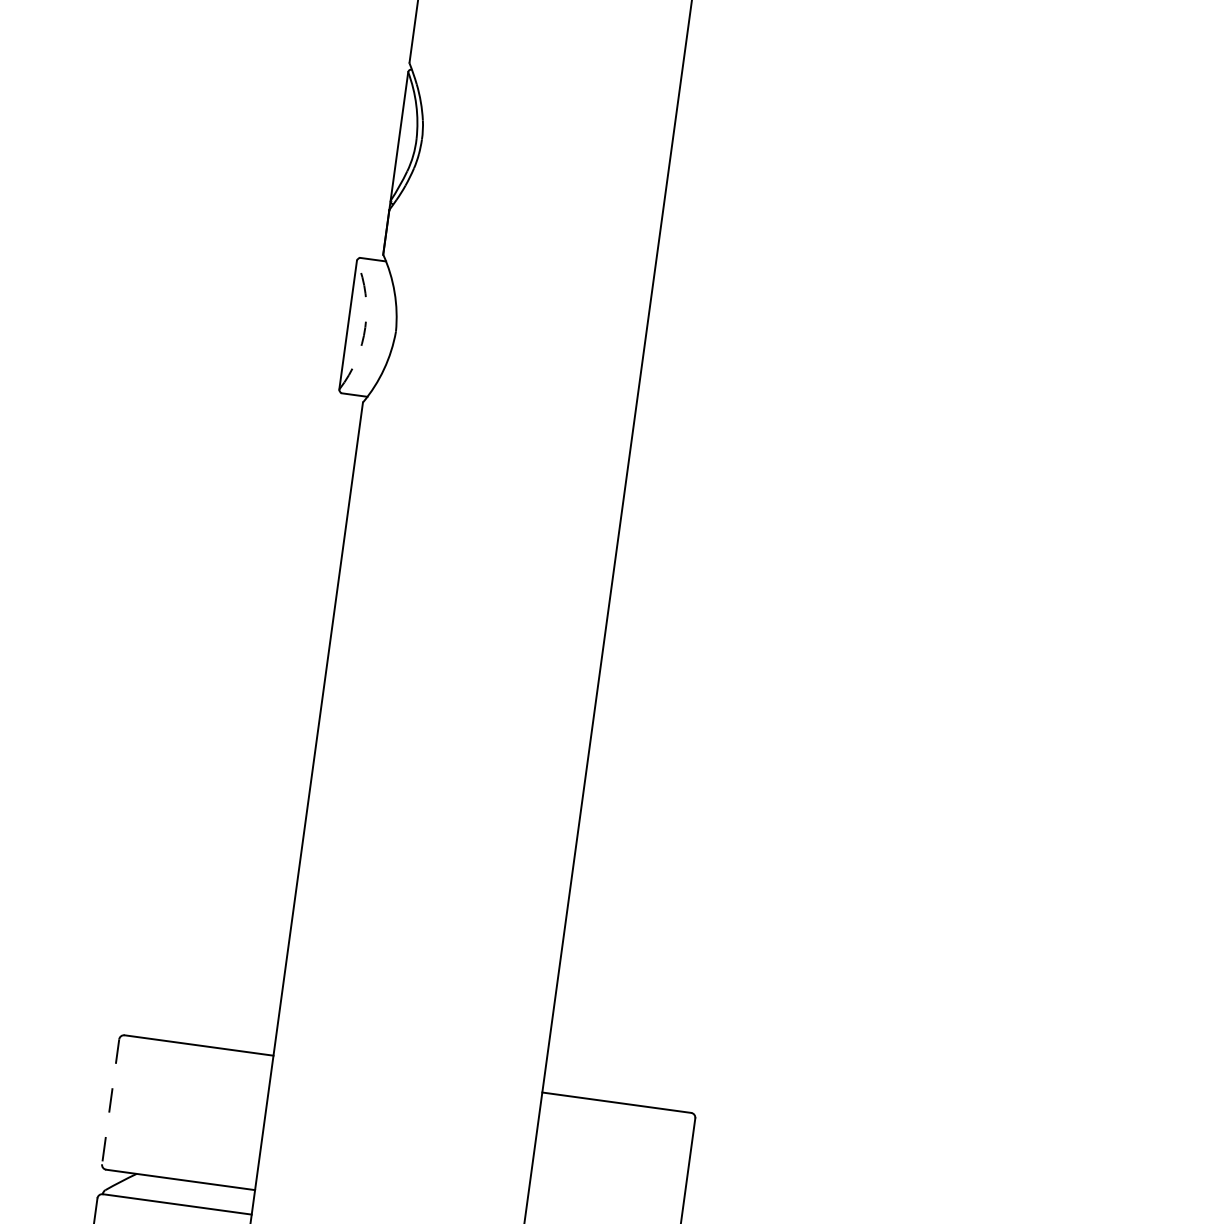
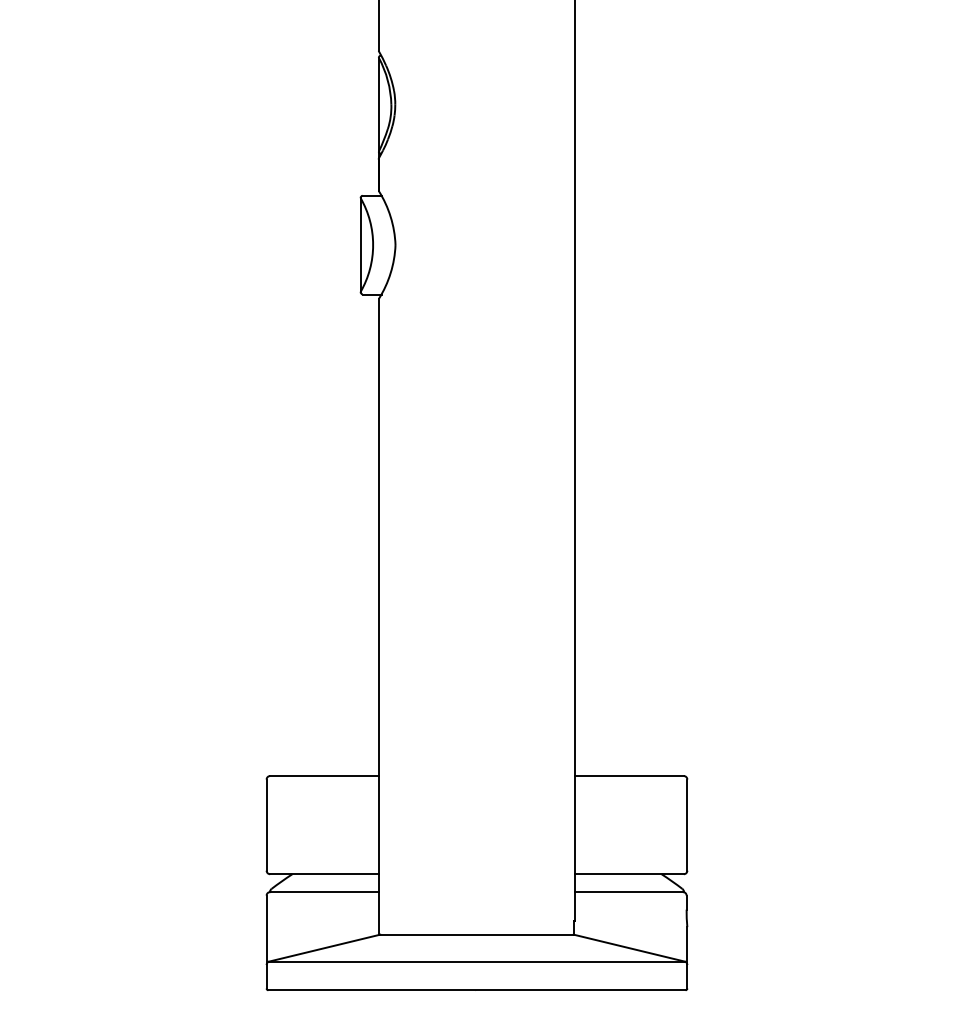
arc: (365, 328) -> (373, 245), dashed -> solid
line: (110, 1102) -> (266, 825), dashed -> solid

